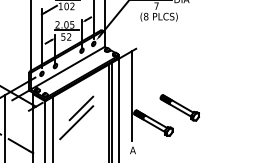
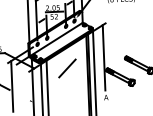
line: (76, 122) -> (64, 78), removed
line: (20, 146) -> (24, 97), removed

